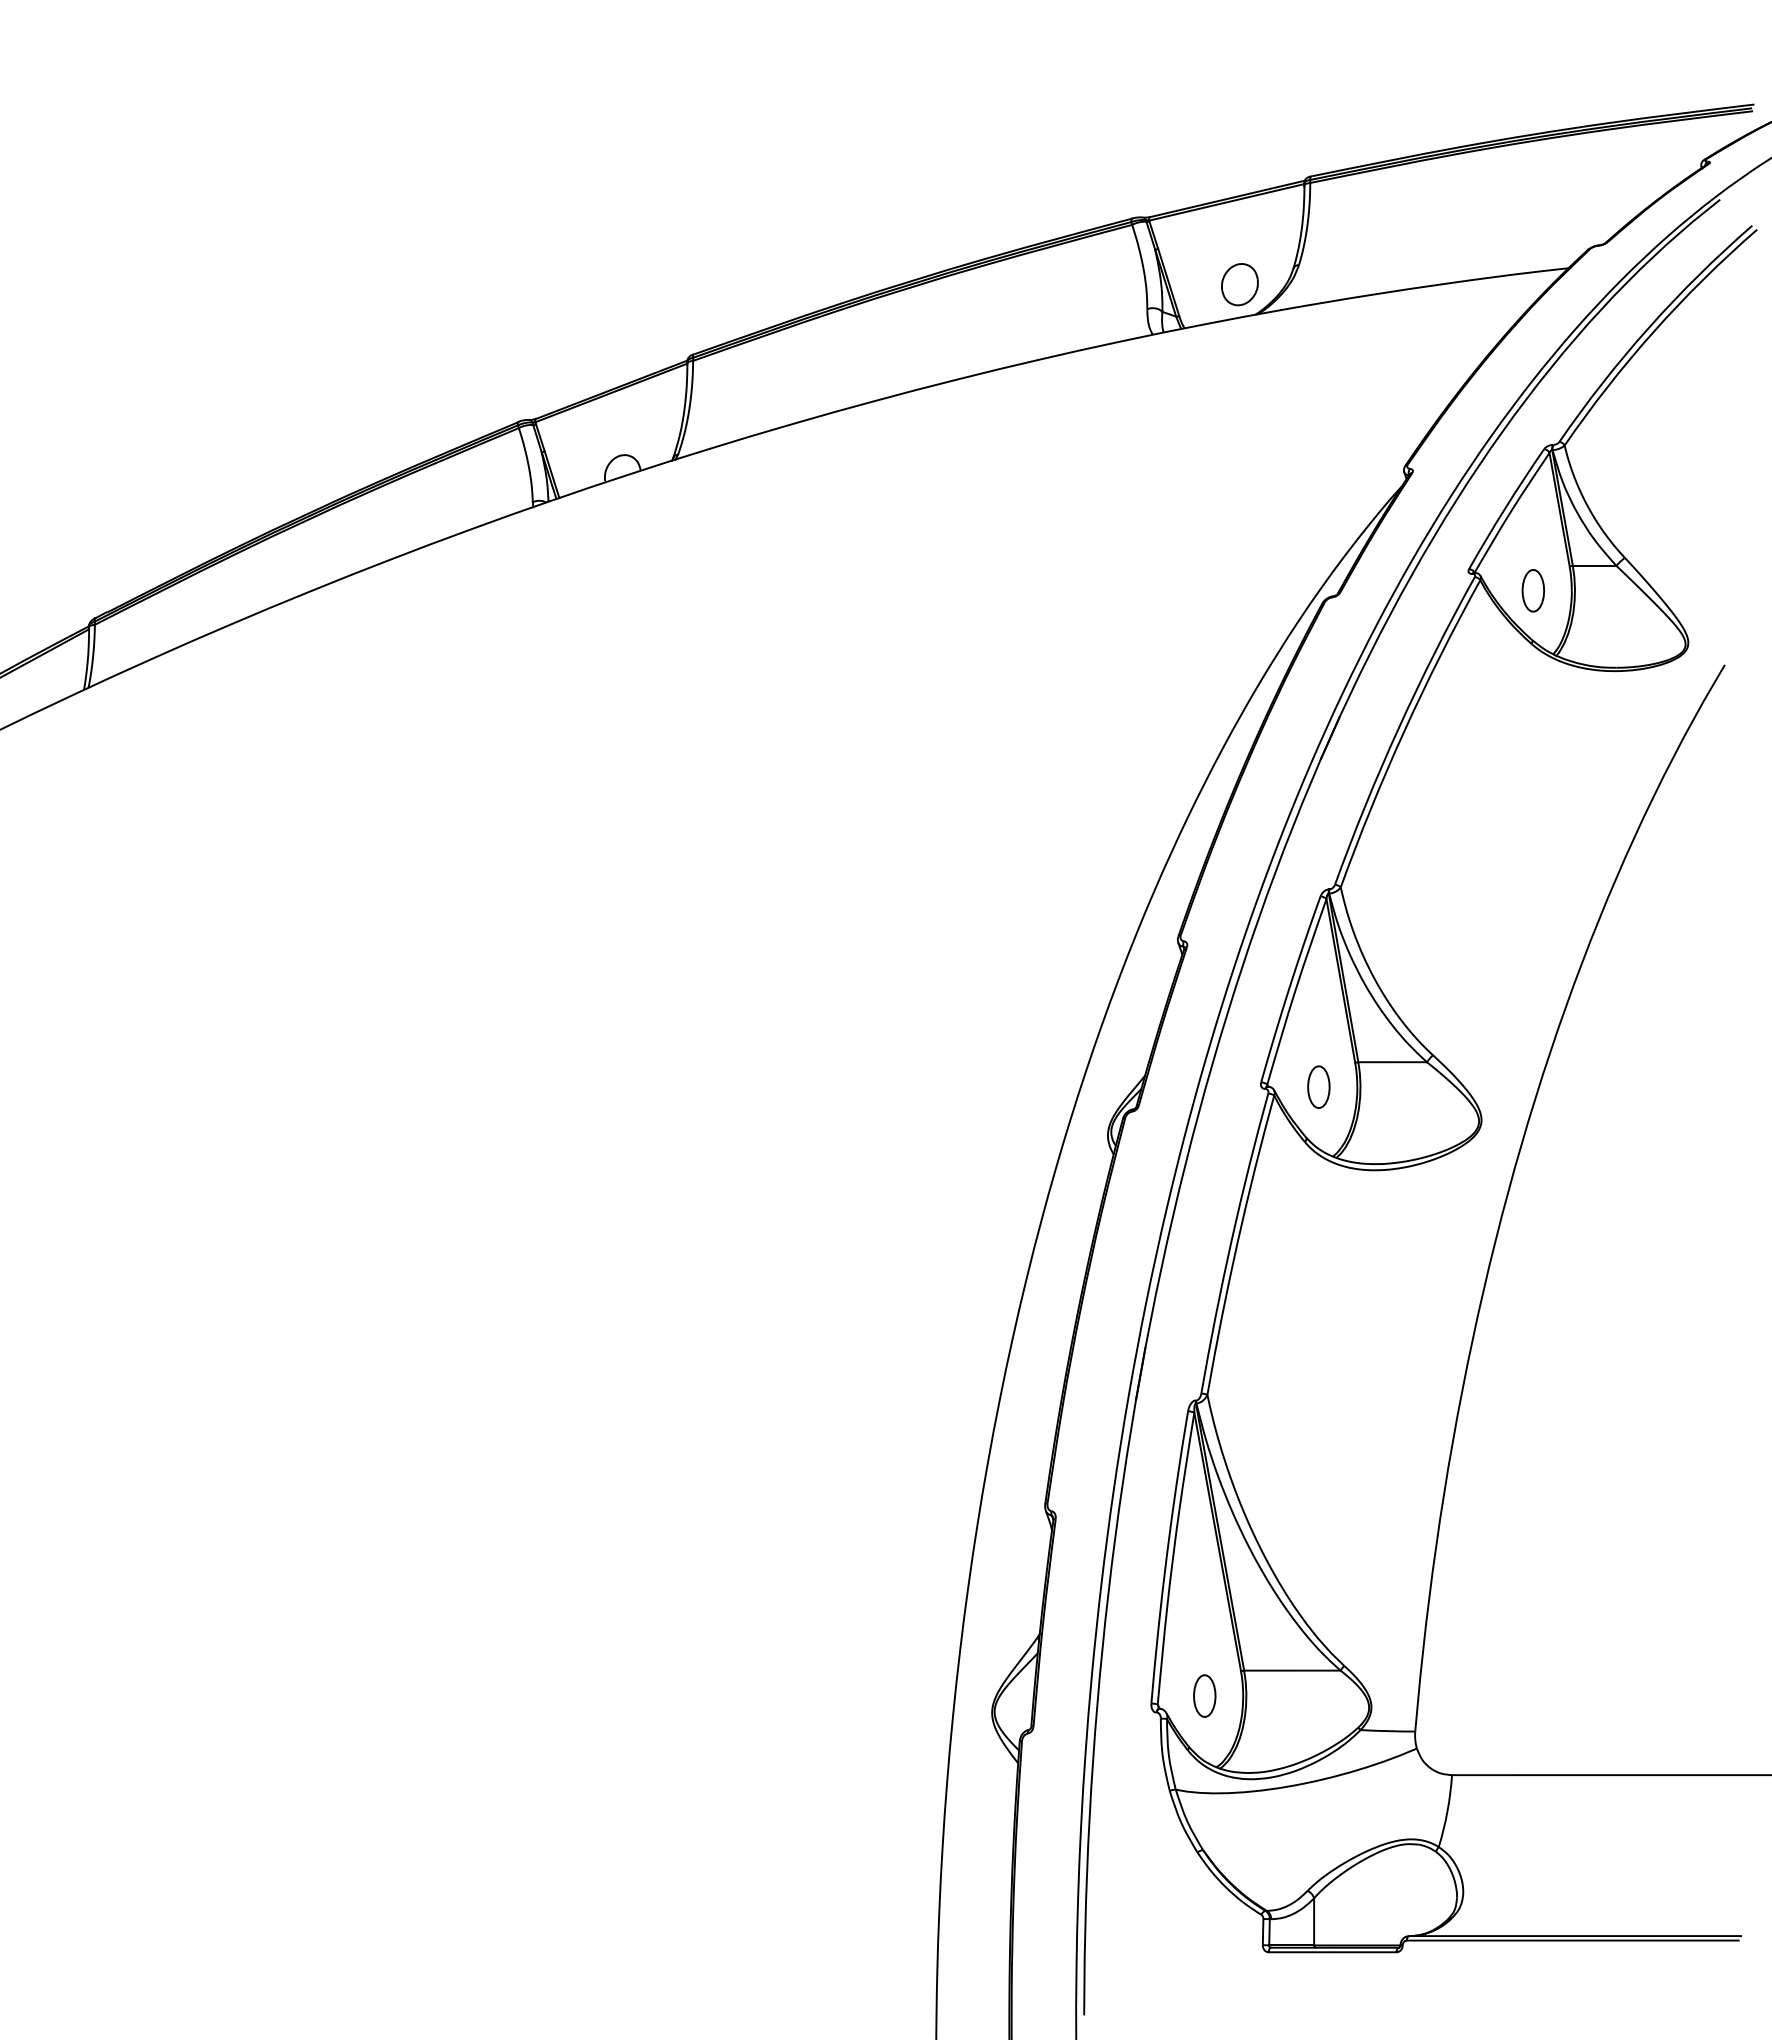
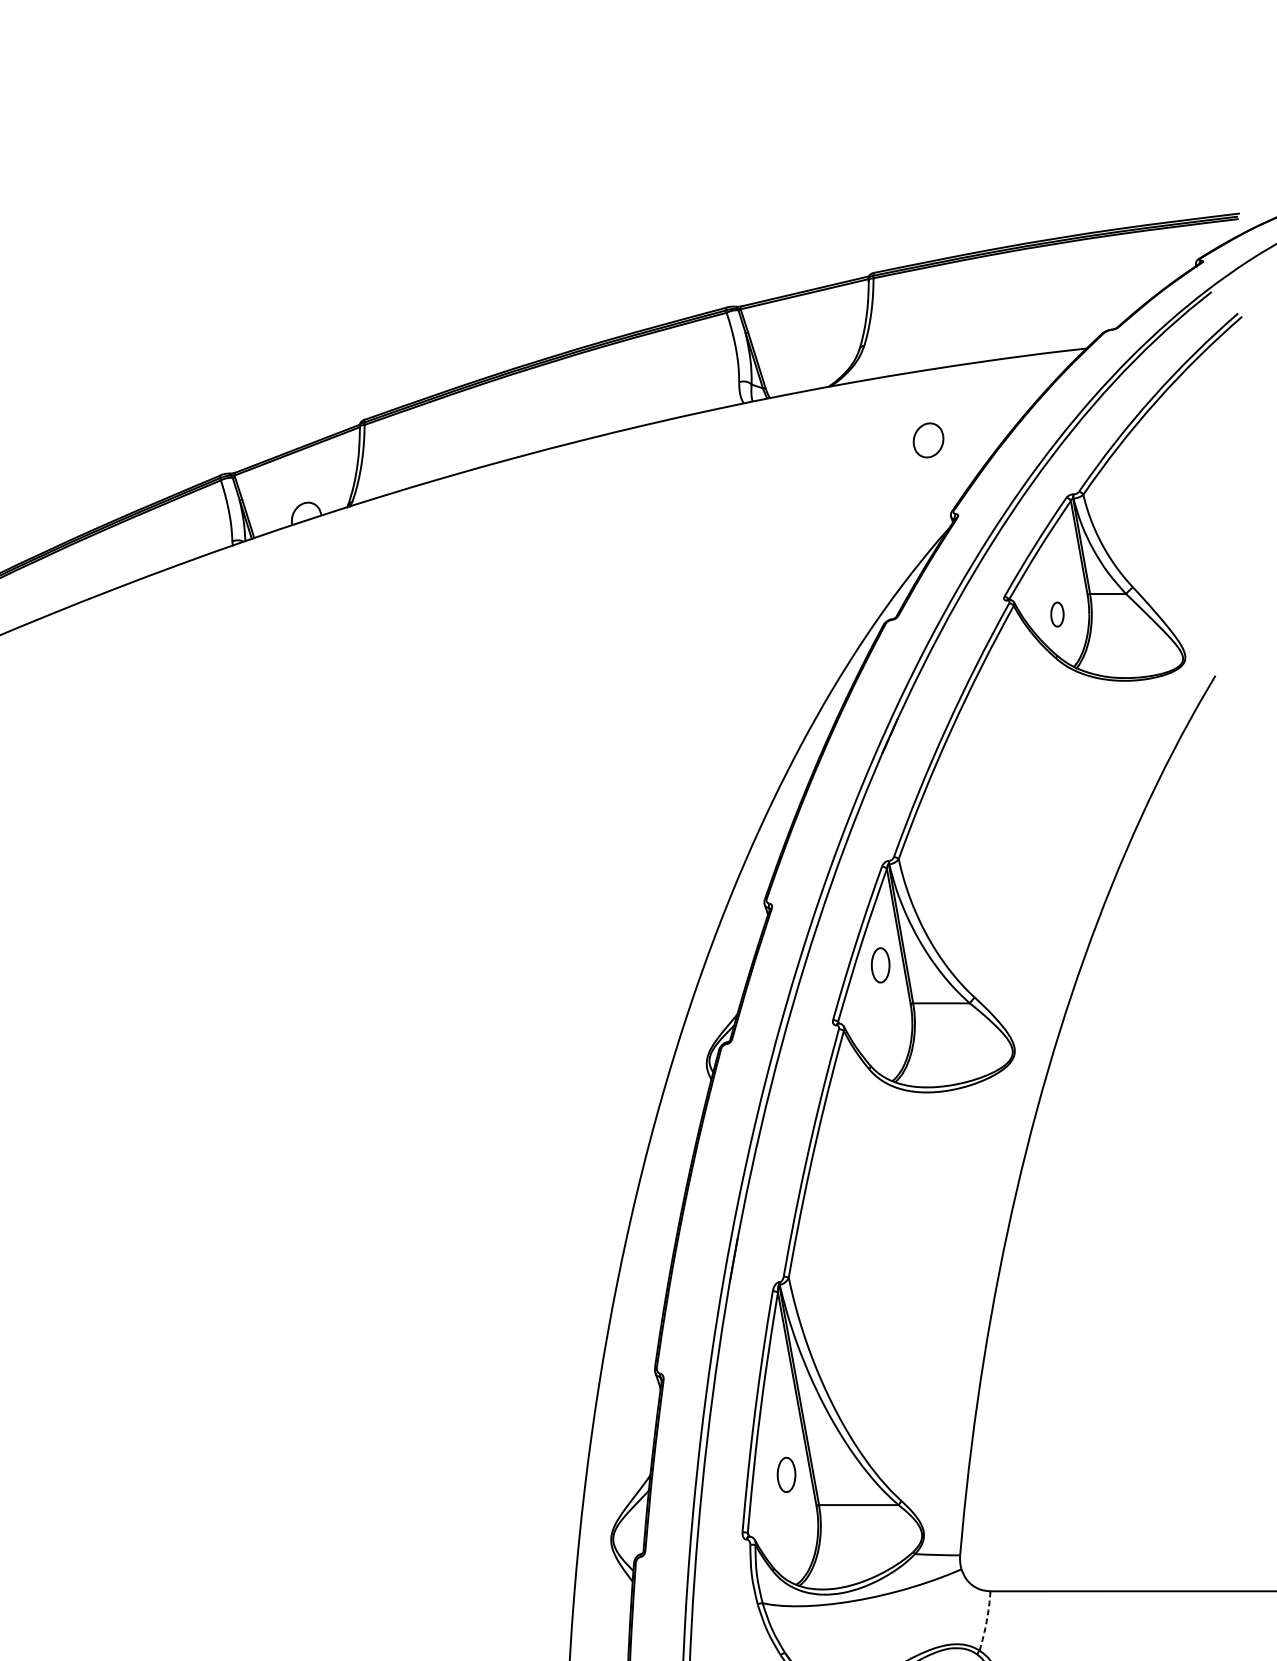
part: (1239, 284) -> (928, 440), moved
part: (1532, 590) -> (1056, 614), size x0.7
part: (1318, 1086) -> (880, 964), moved
part: (1204, 1695) -> (786, 1474), moved
arc: (1447, 1811) -> (986, 1621), solid -> dashed

